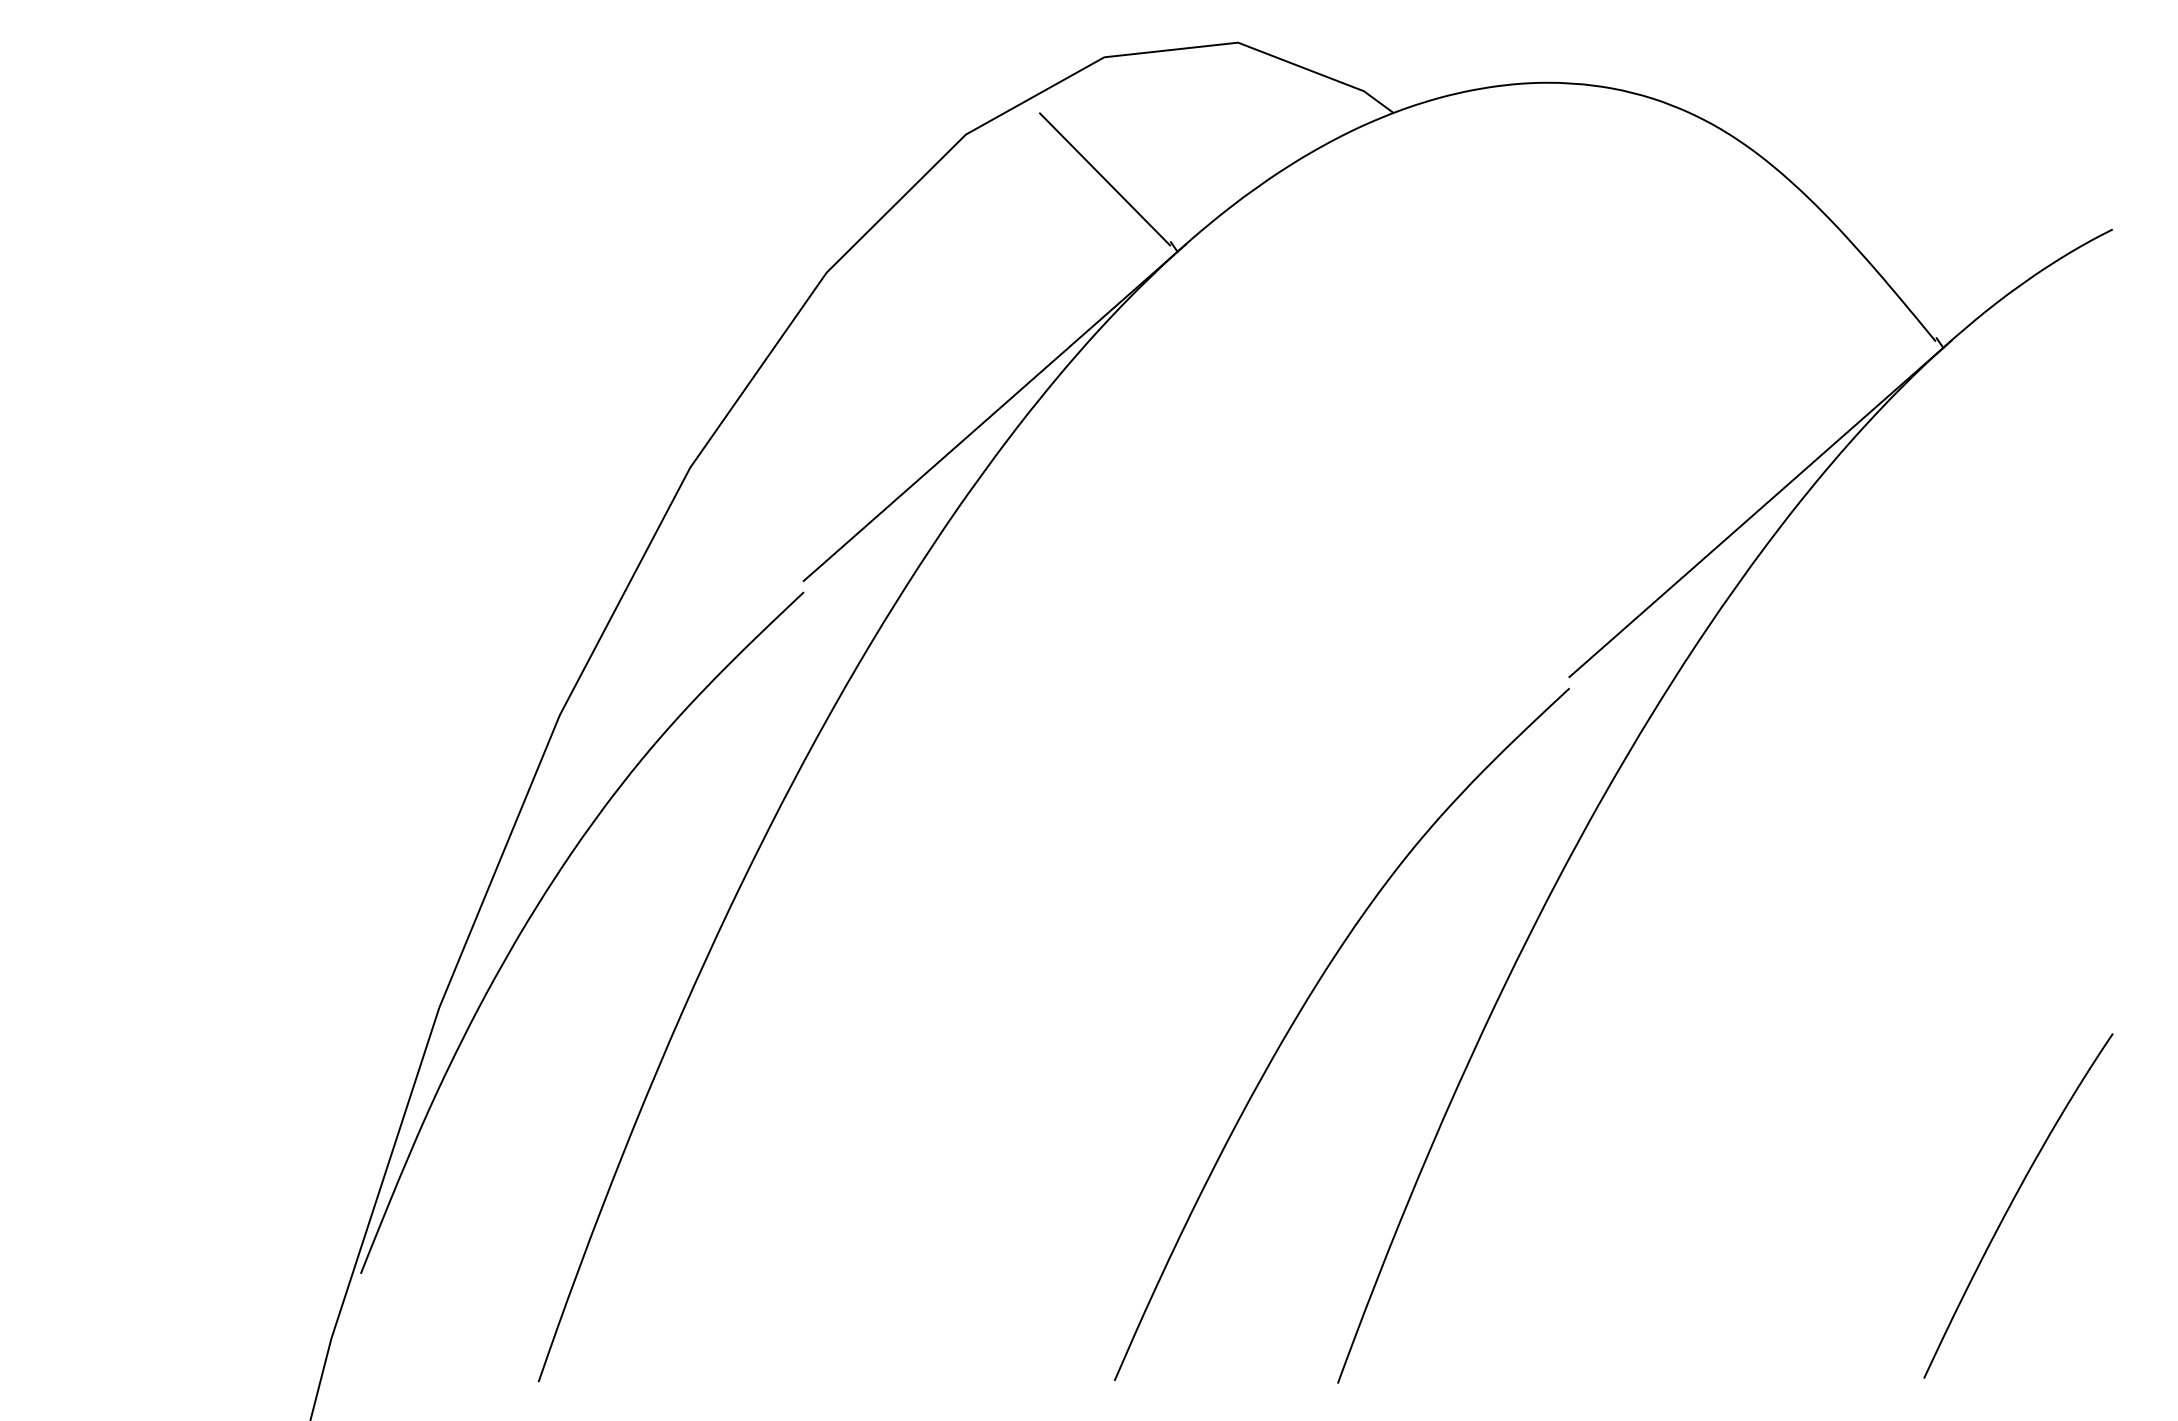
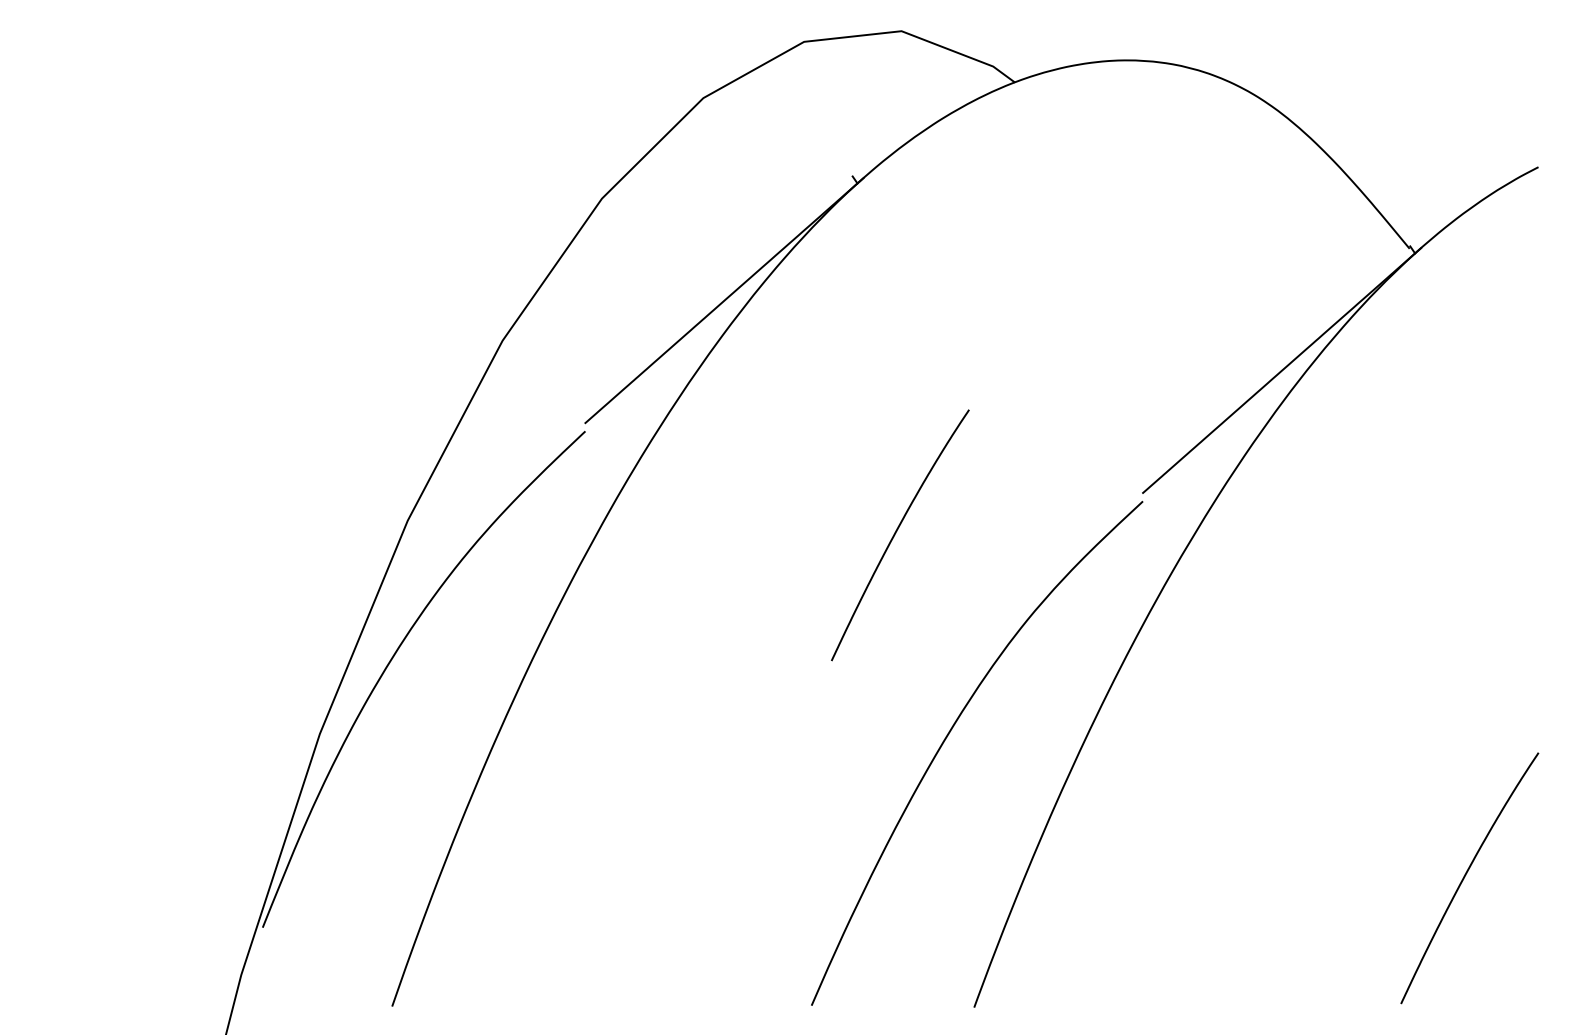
line: (1105, 179) -> (805, 130), removed
curve: (1230, 732) -> (896, 533), added

